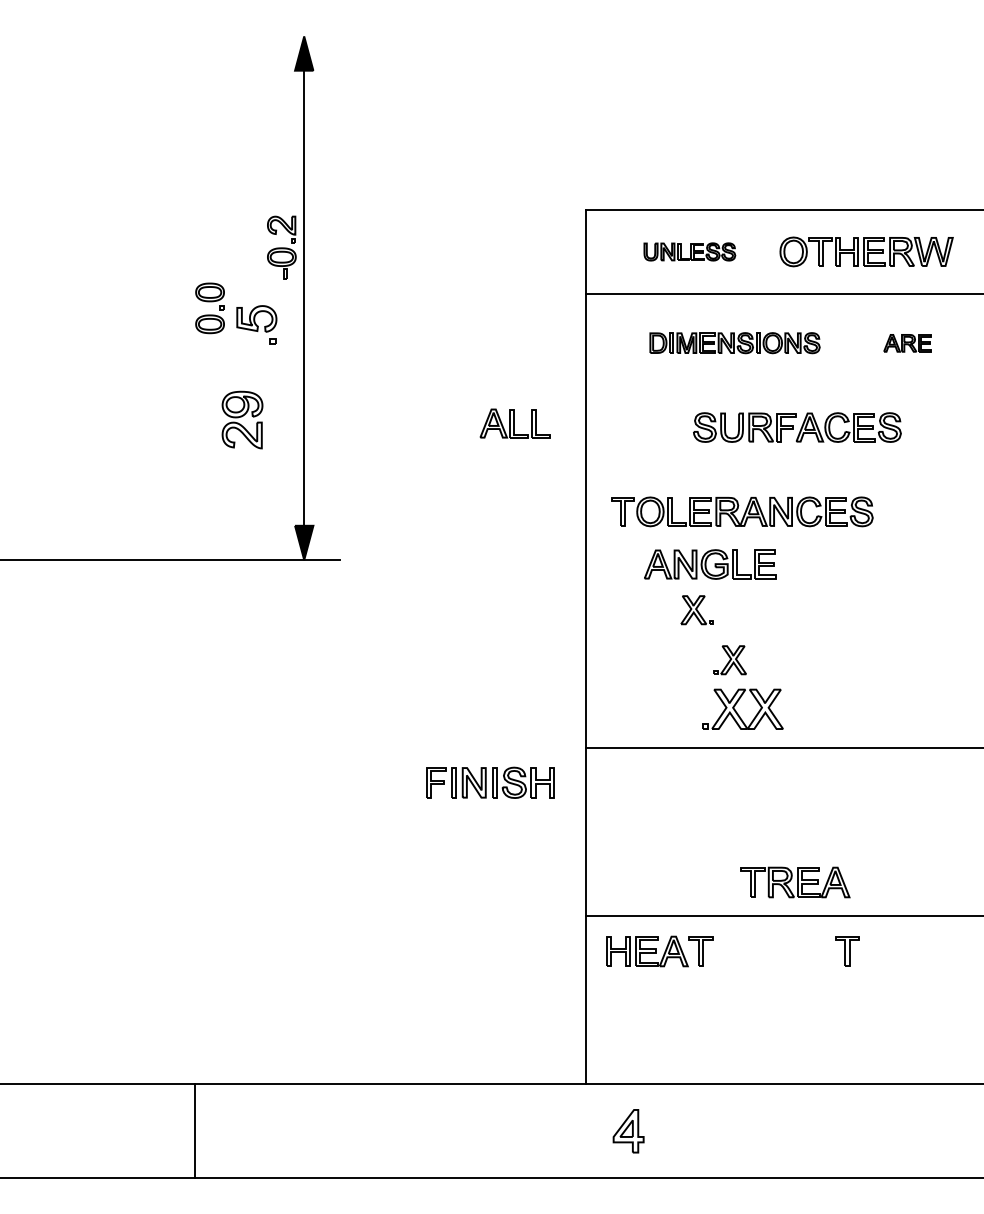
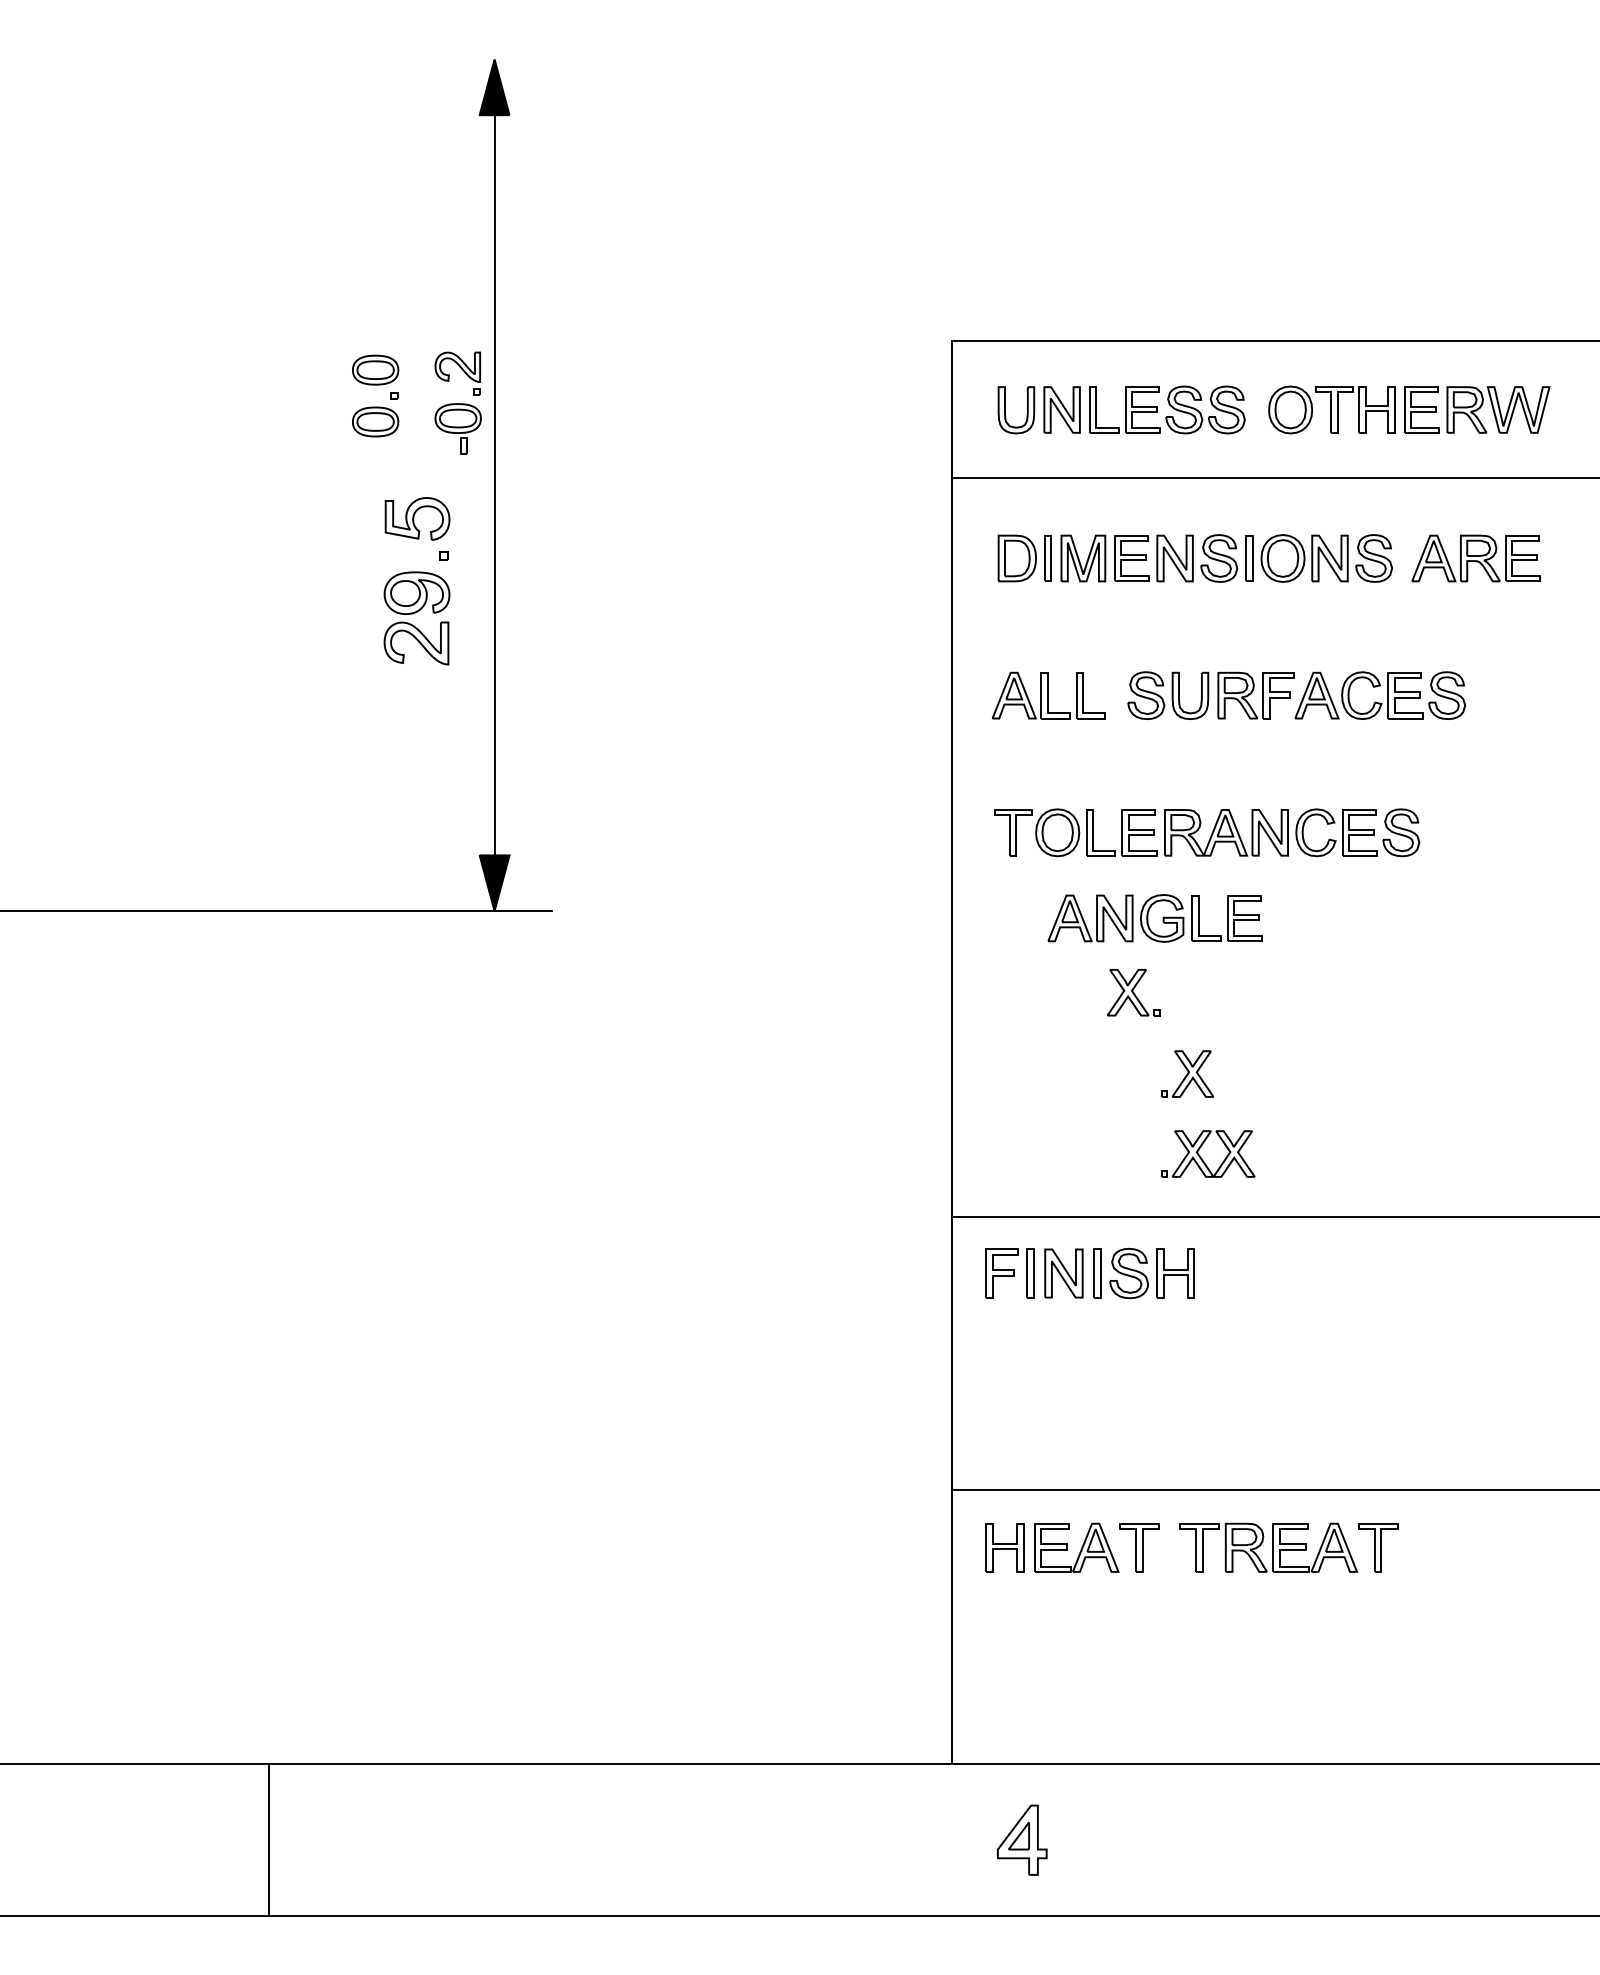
part: (689, 251) -> (1121, 409), size x1.67
part: (209, 308) -> (374, 396), moved
part: (734, 342) -> (1194, 557), size x1.43
part: (907, 343) -> (1475, 558), size x1.67
part: (242, 419) -> (416, 617), moved
part: (514, 423) -> (1048, 695), moved
part: (742, 709) -> (1207, 1154), size x0.71
part: (490, 782) -> (1090, 1272), moved
part: (795, 882) -> (1269, 1547), moved
line: (195, 1130) -> (268, 1838), moved

